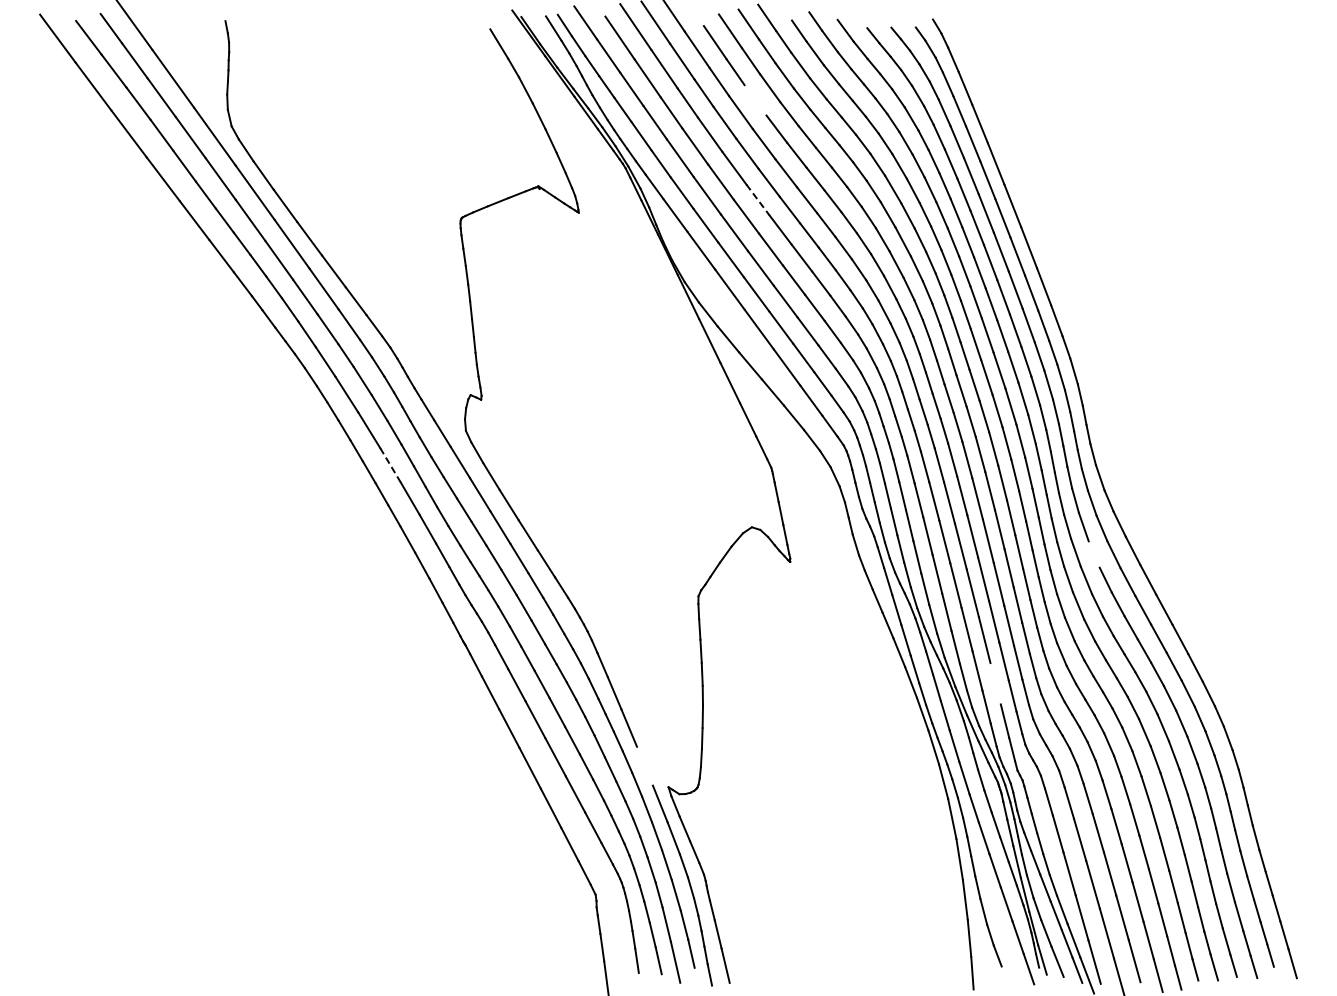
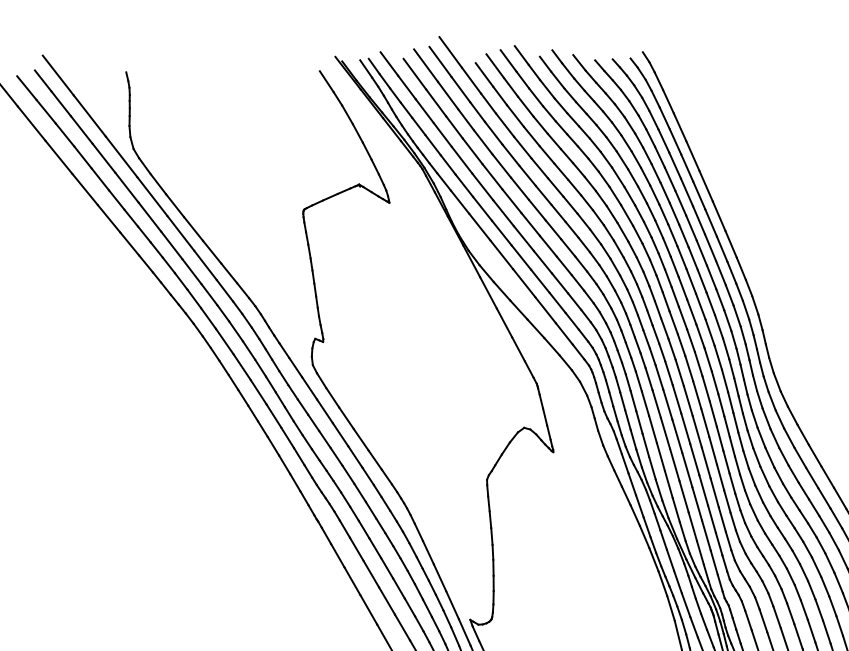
line: (755, 100) -> (515, 116), added
line: (758, 200) -> (520, 189), dashed -> solid
line: (390, 465) -> (258, 392), dashed -> solid
line: (1093, 554) -> (774, 438), added
line: (995, 683) -> (706, 535), added
line: (644, 765) -> (452, 604), added

